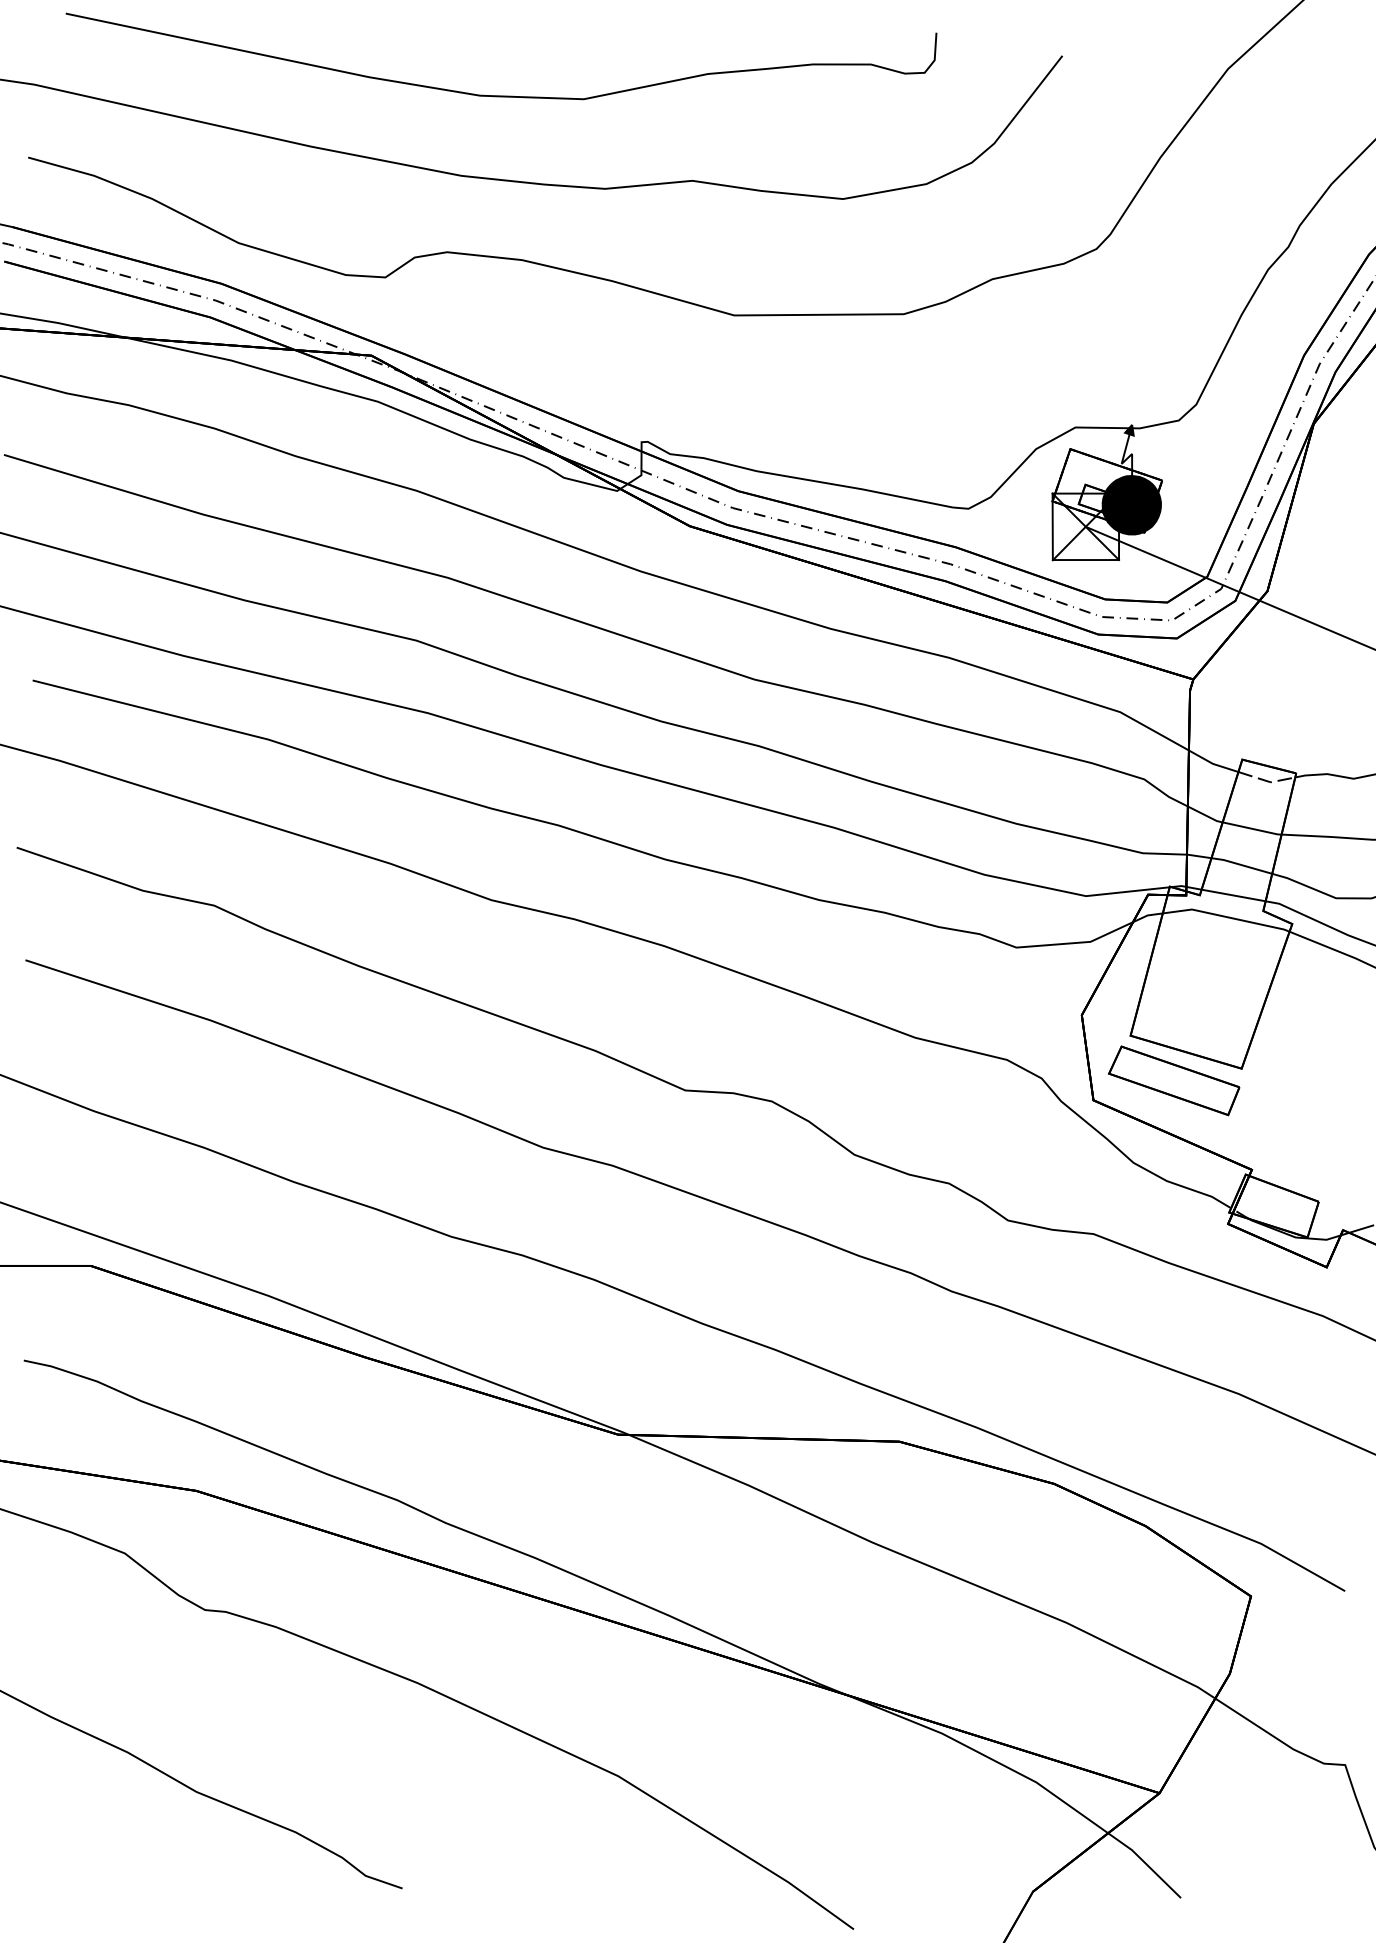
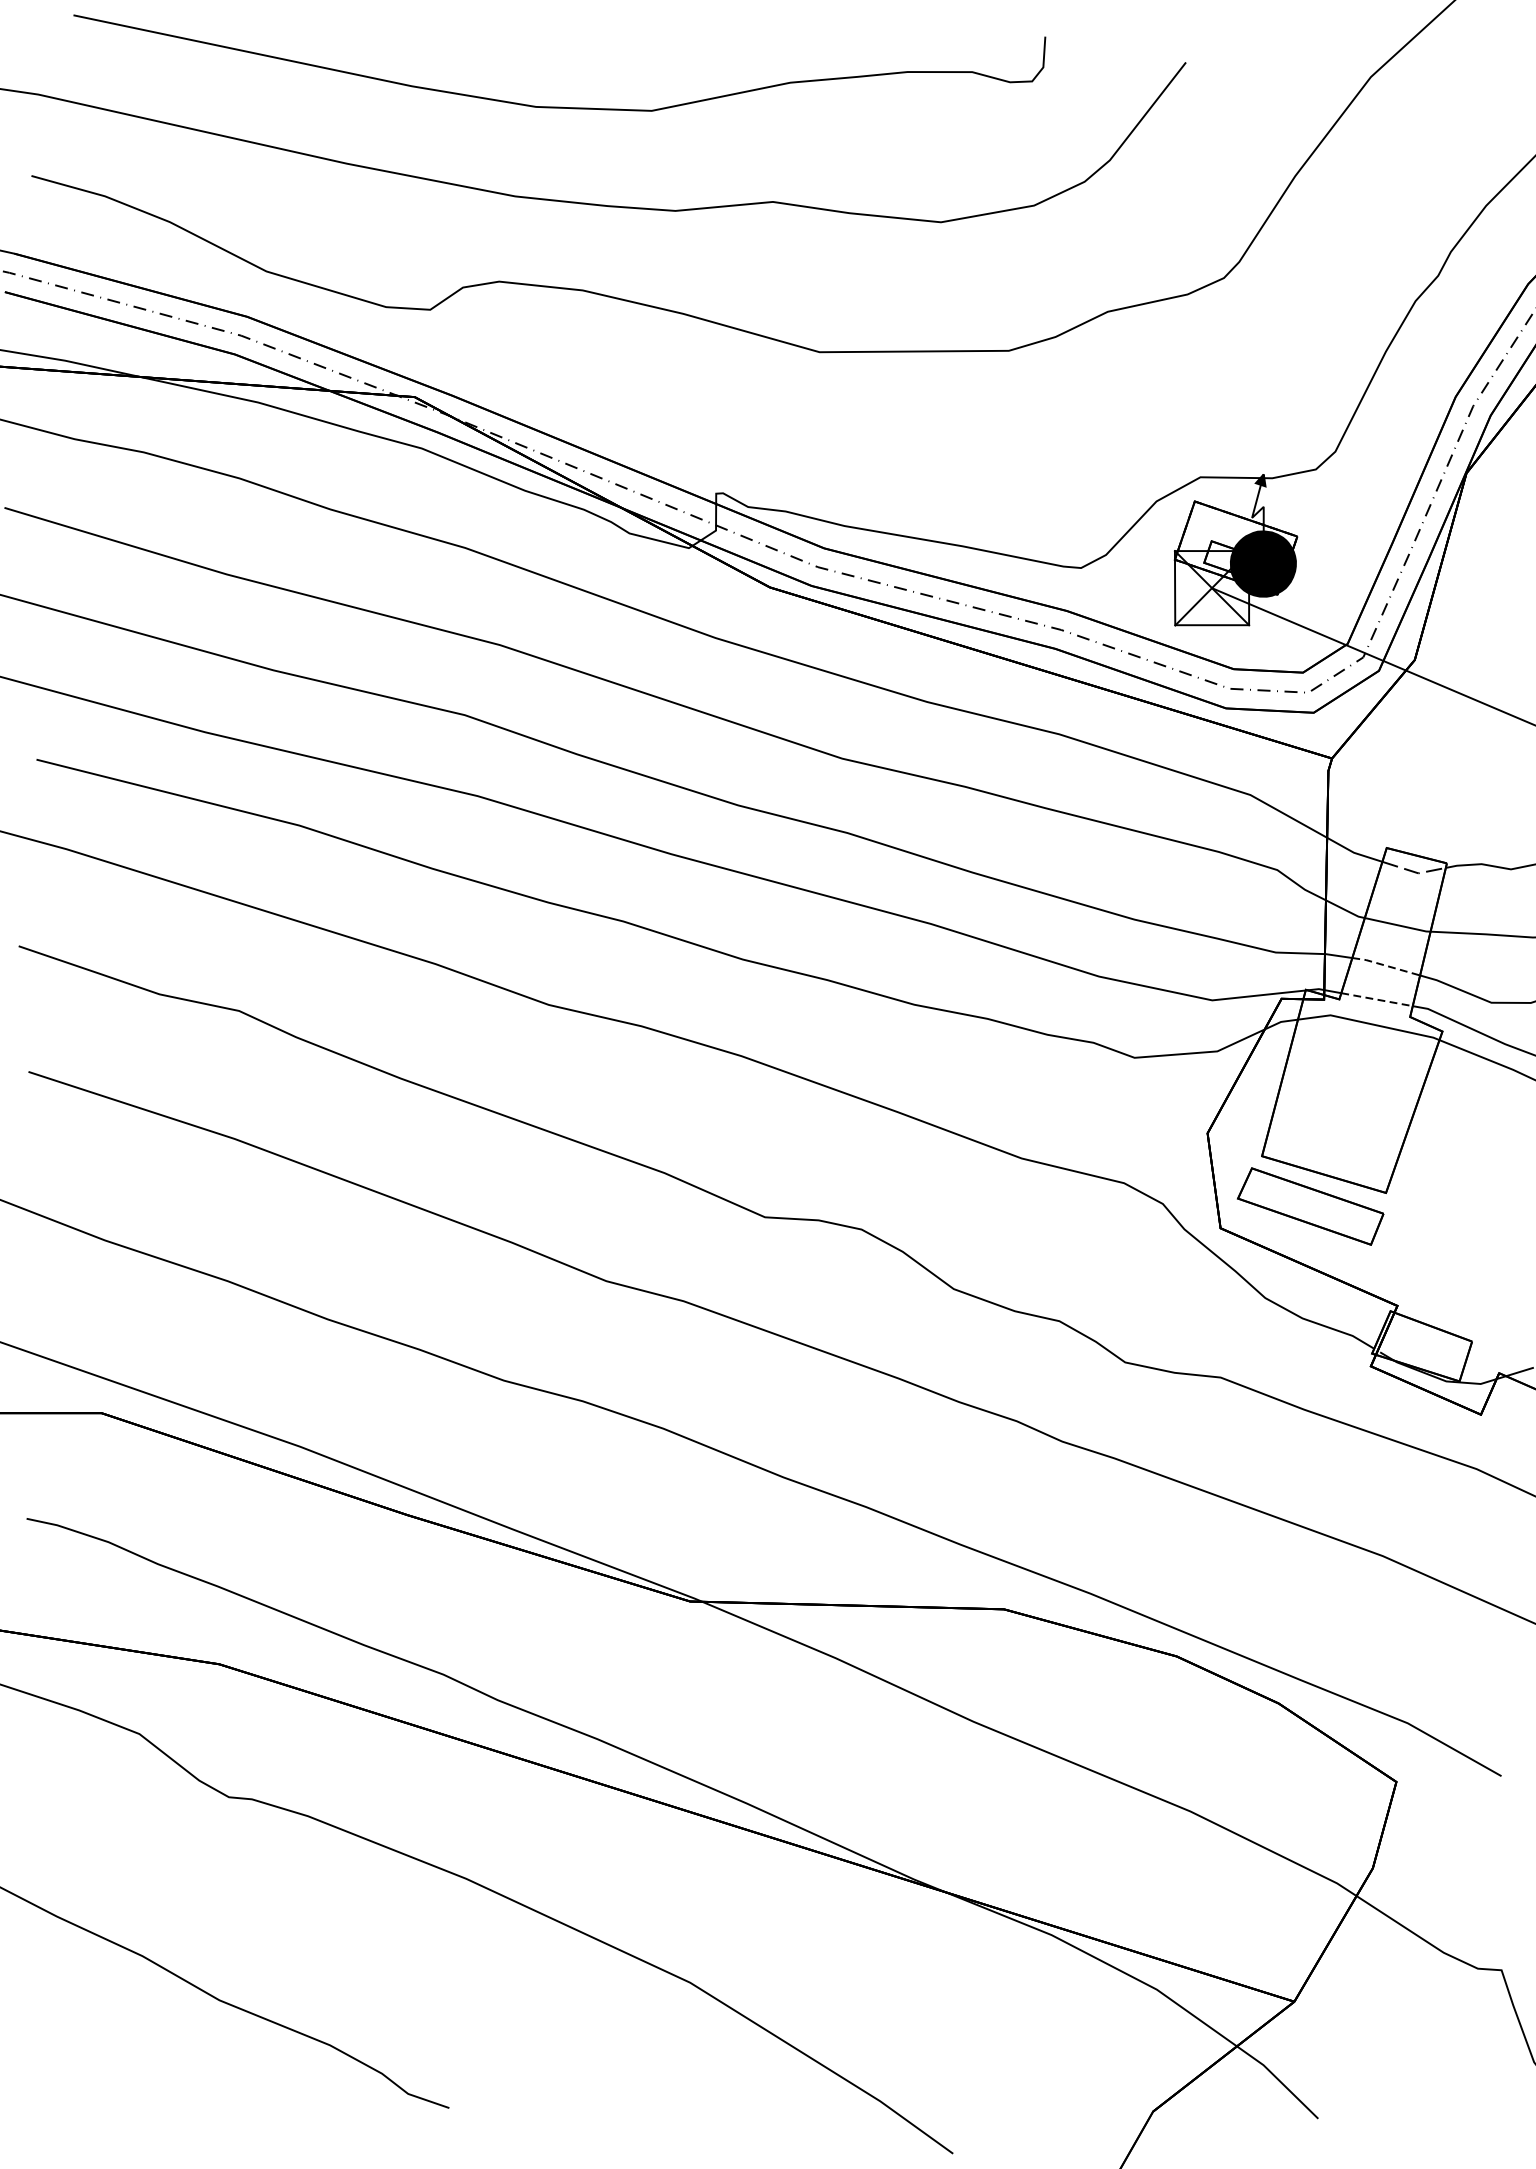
line: (1241, 865) -> (1385, 966), solid -> dashed
line: (1233, 895) -> (1376, 999), solid -> dashed

